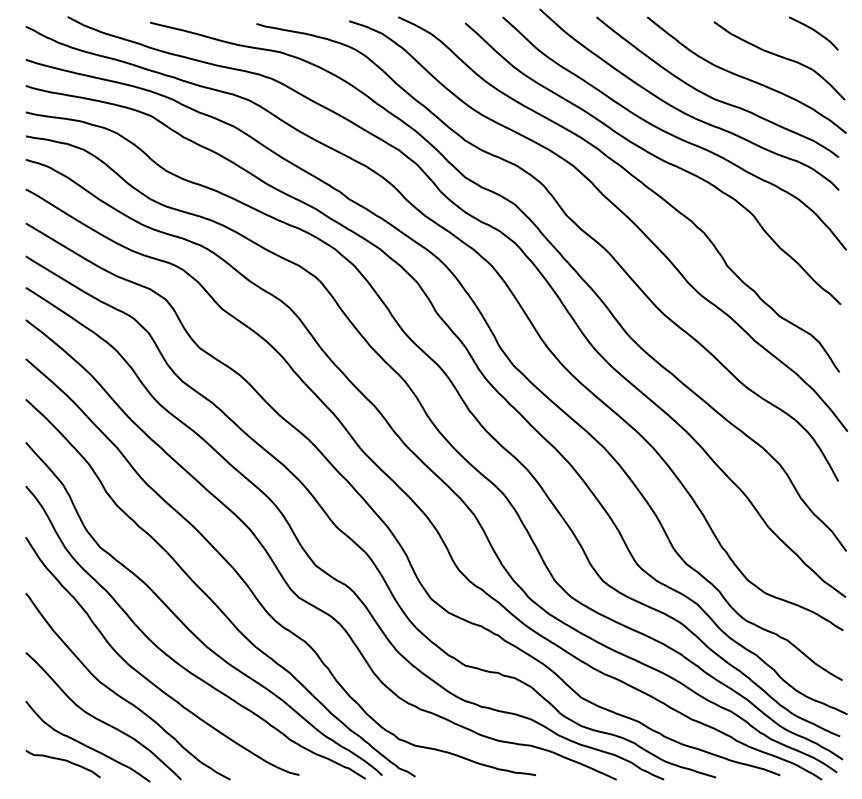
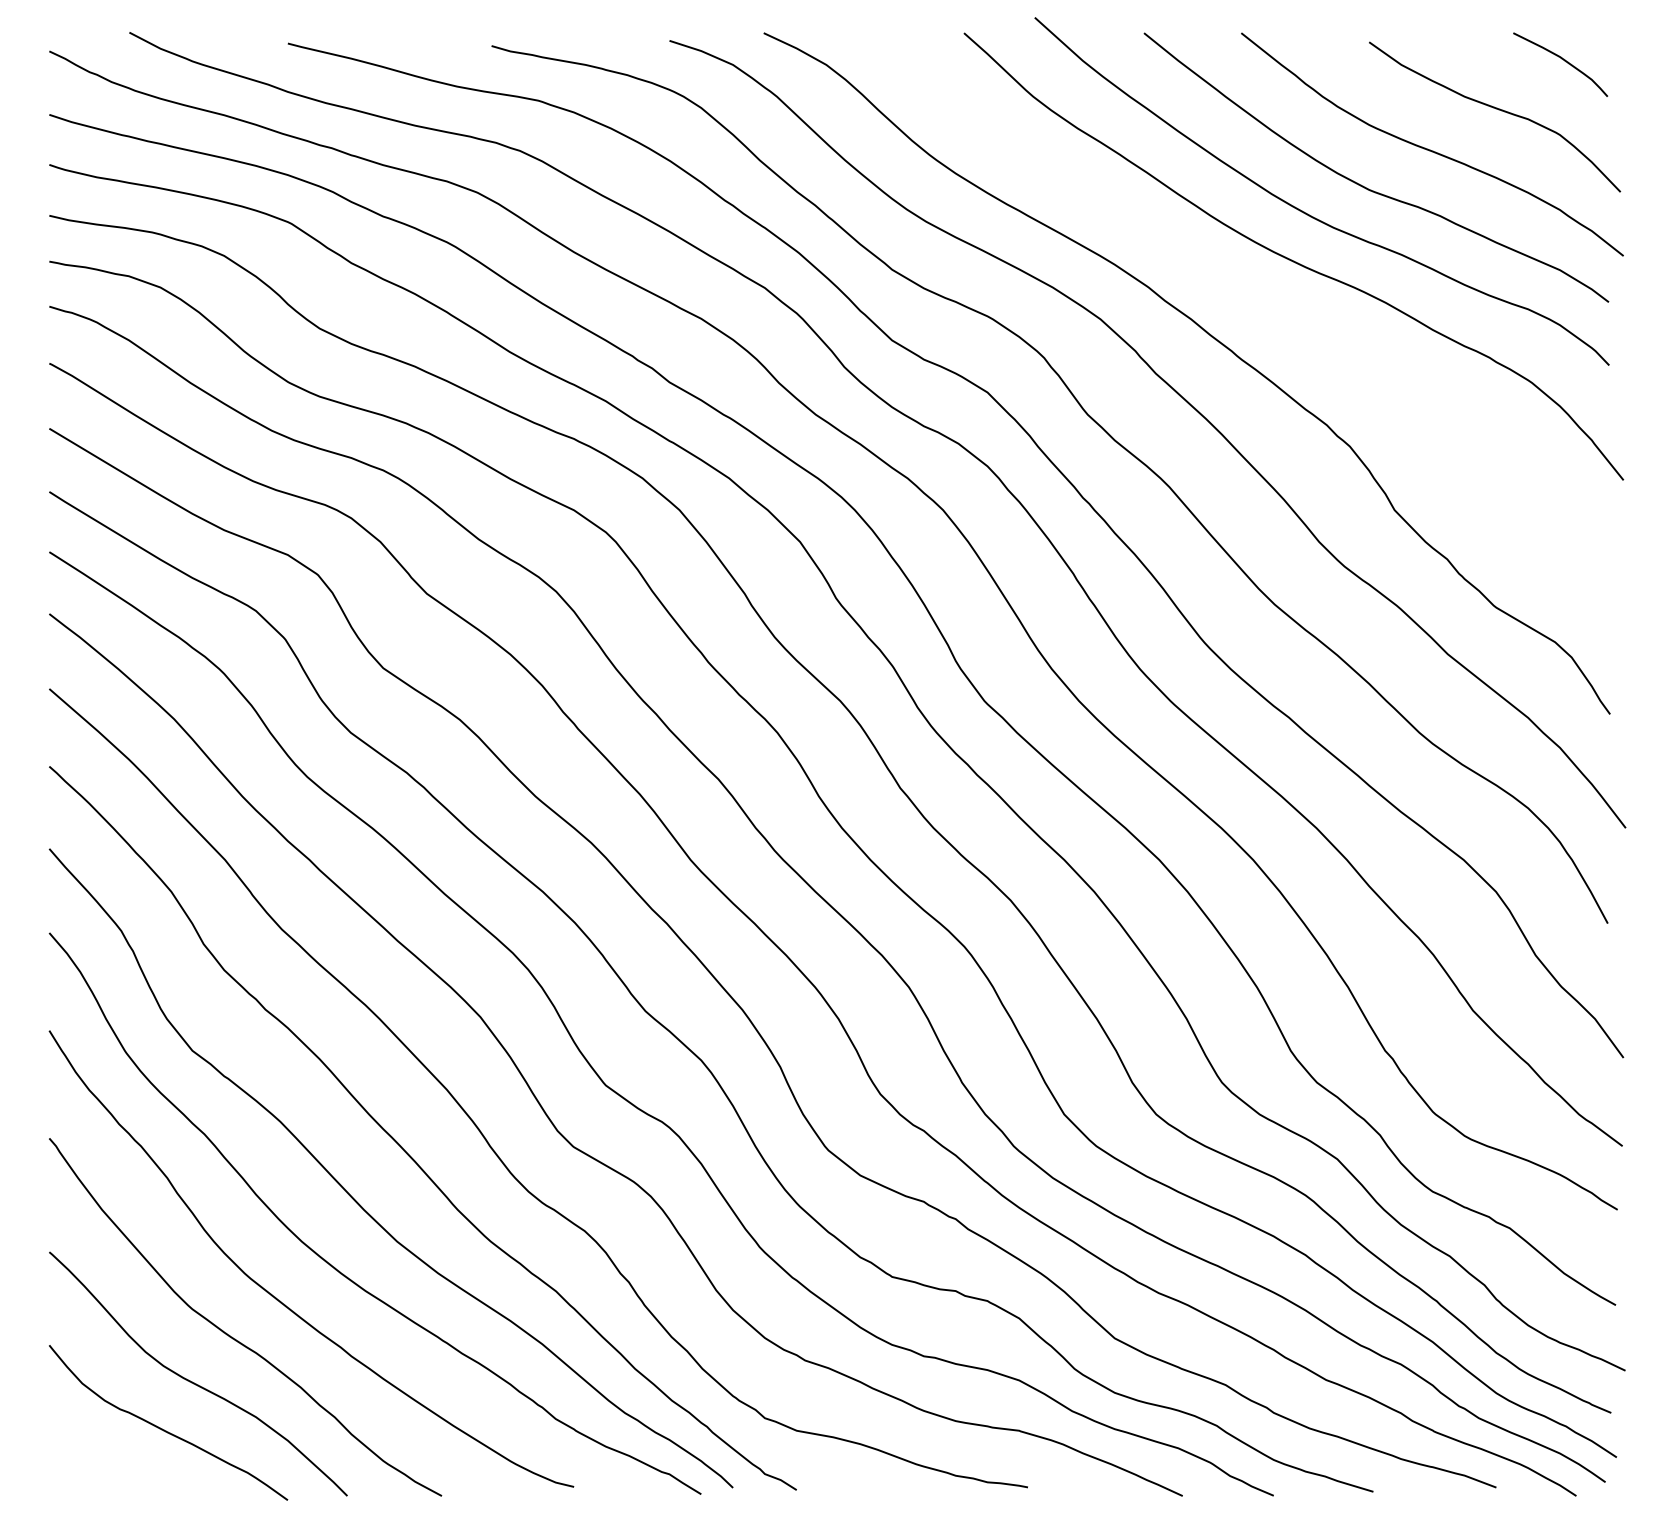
curve: (656, 158) -> (1259, 304), removed
curve: (64, 761) -> (123, 1460), removed

